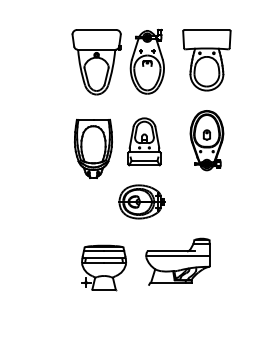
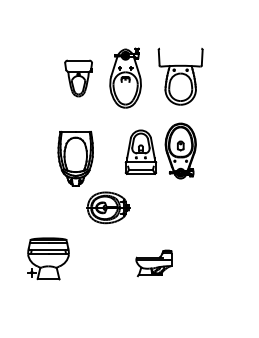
line: (206, 29) -> (180, 48), removed
part: (96, 62) -> (78, 78), size x0.6
part: (144, 141) -> (140, 151), moved
part: (141, 201) -> (108, 207), moved
part: (177, 262) -> (153, 263), size x0.6
part: (104, 267) -> (48, 258), moved

